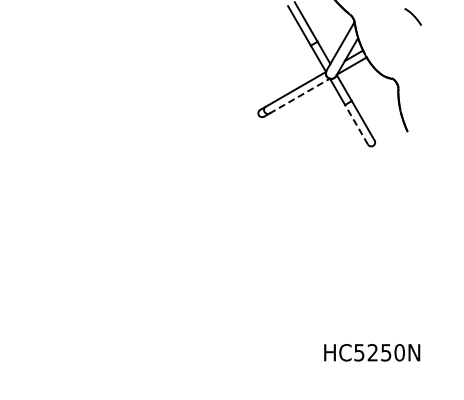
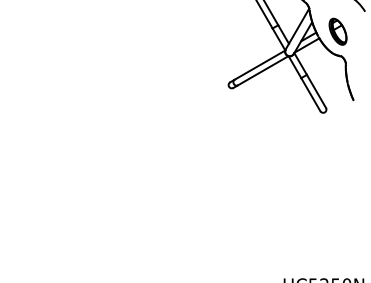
part: (389, 49) -> (338, 31), added
line: (299, 96) -> (263, 71), dashed -> solid
line: (356, 124) -> (310, 94), dashed -> solid

